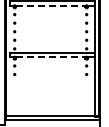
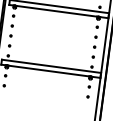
line: (50, 5) -> (56, 11), dashed -> solid
line: (50, 57) -> (48, 71), dashed -> solid

